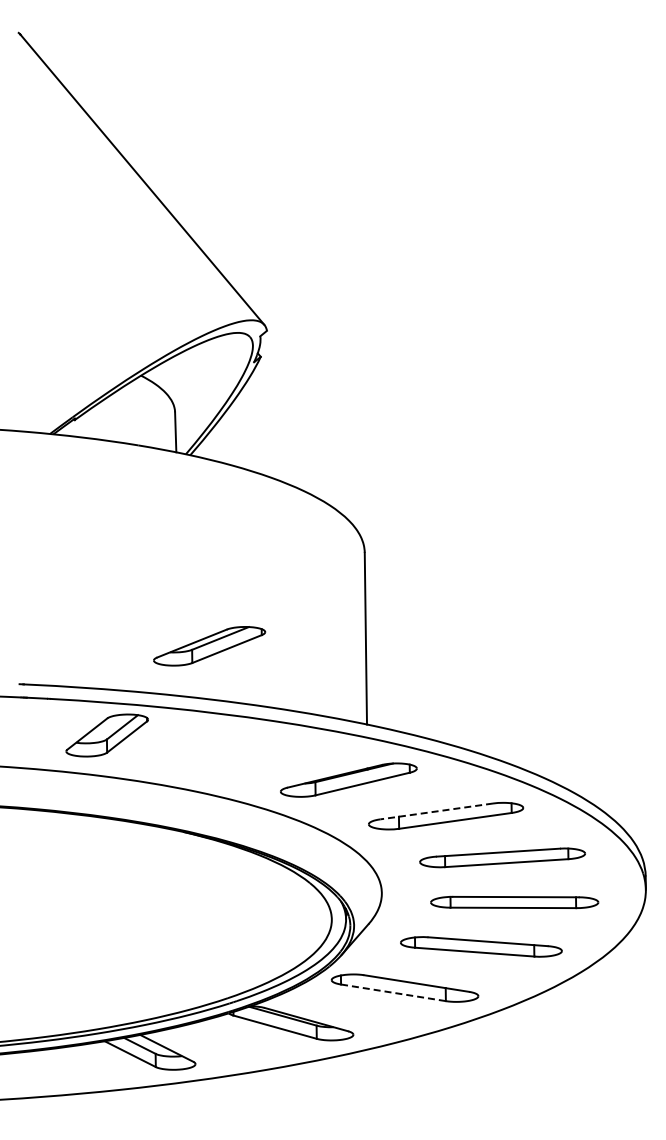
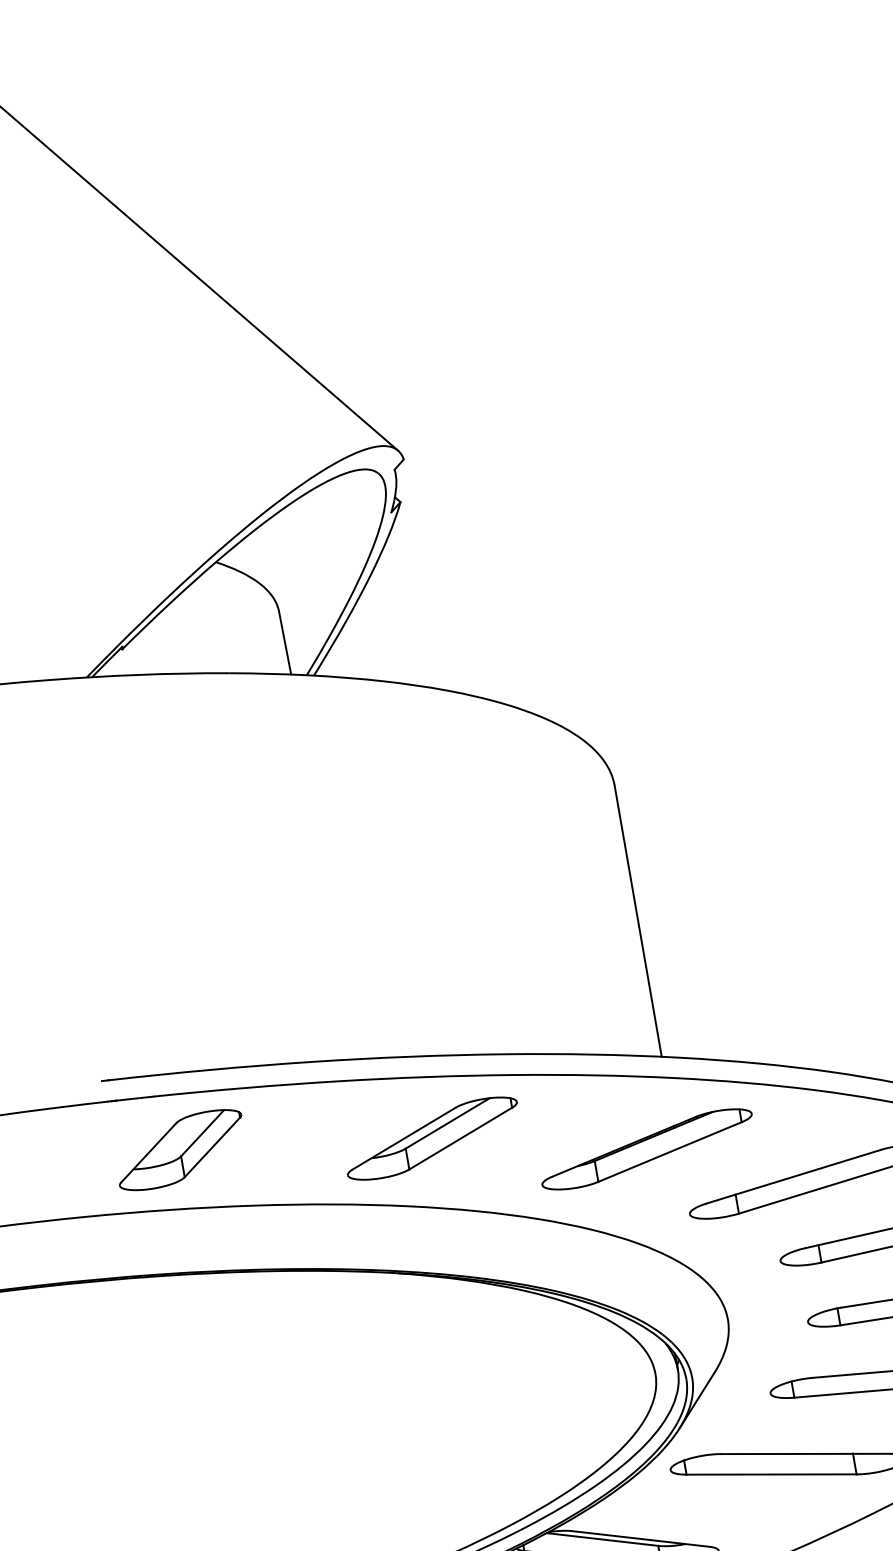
part: (209, 646) -> (432, 1138), moved
part: (106, 735) -> (179, 1150), moved
line: (436, 811) -> (793, 1176), dashed -> solid
line: (393, 992) -> (771, 1474), dashed -> solid

